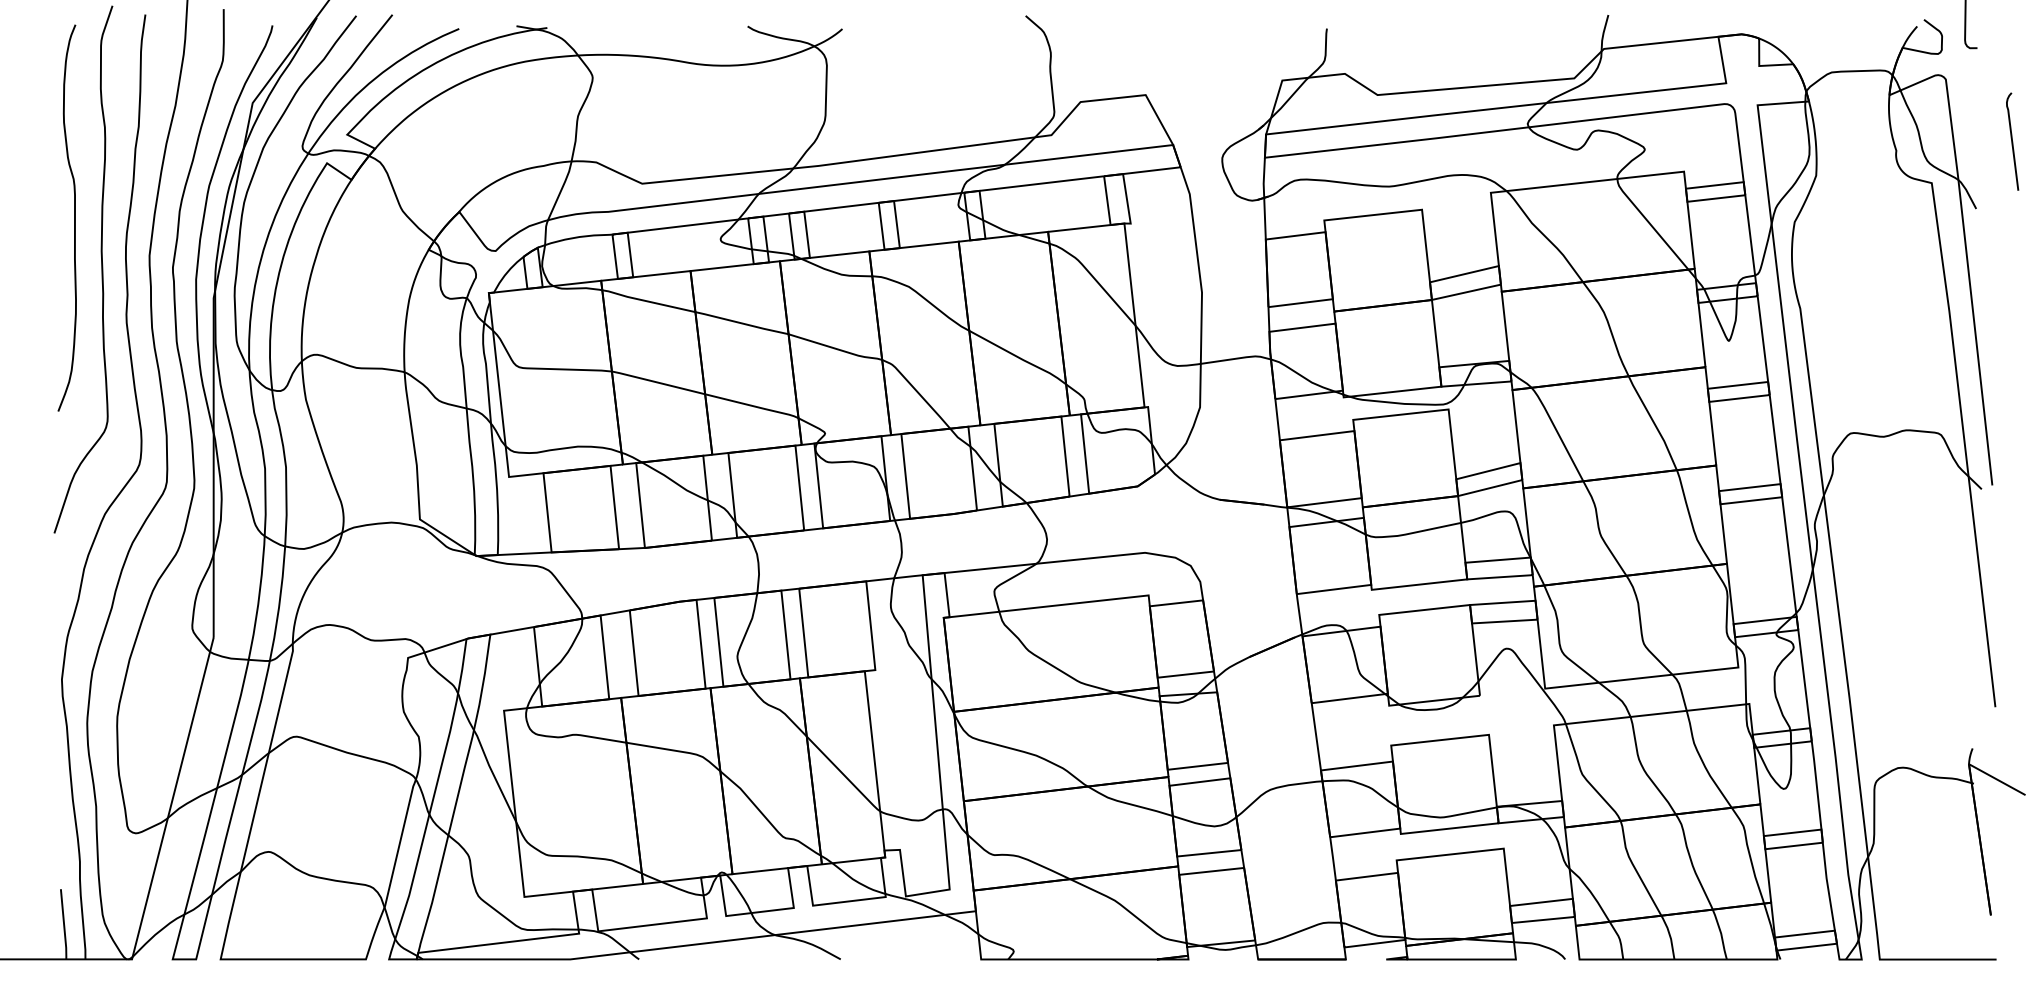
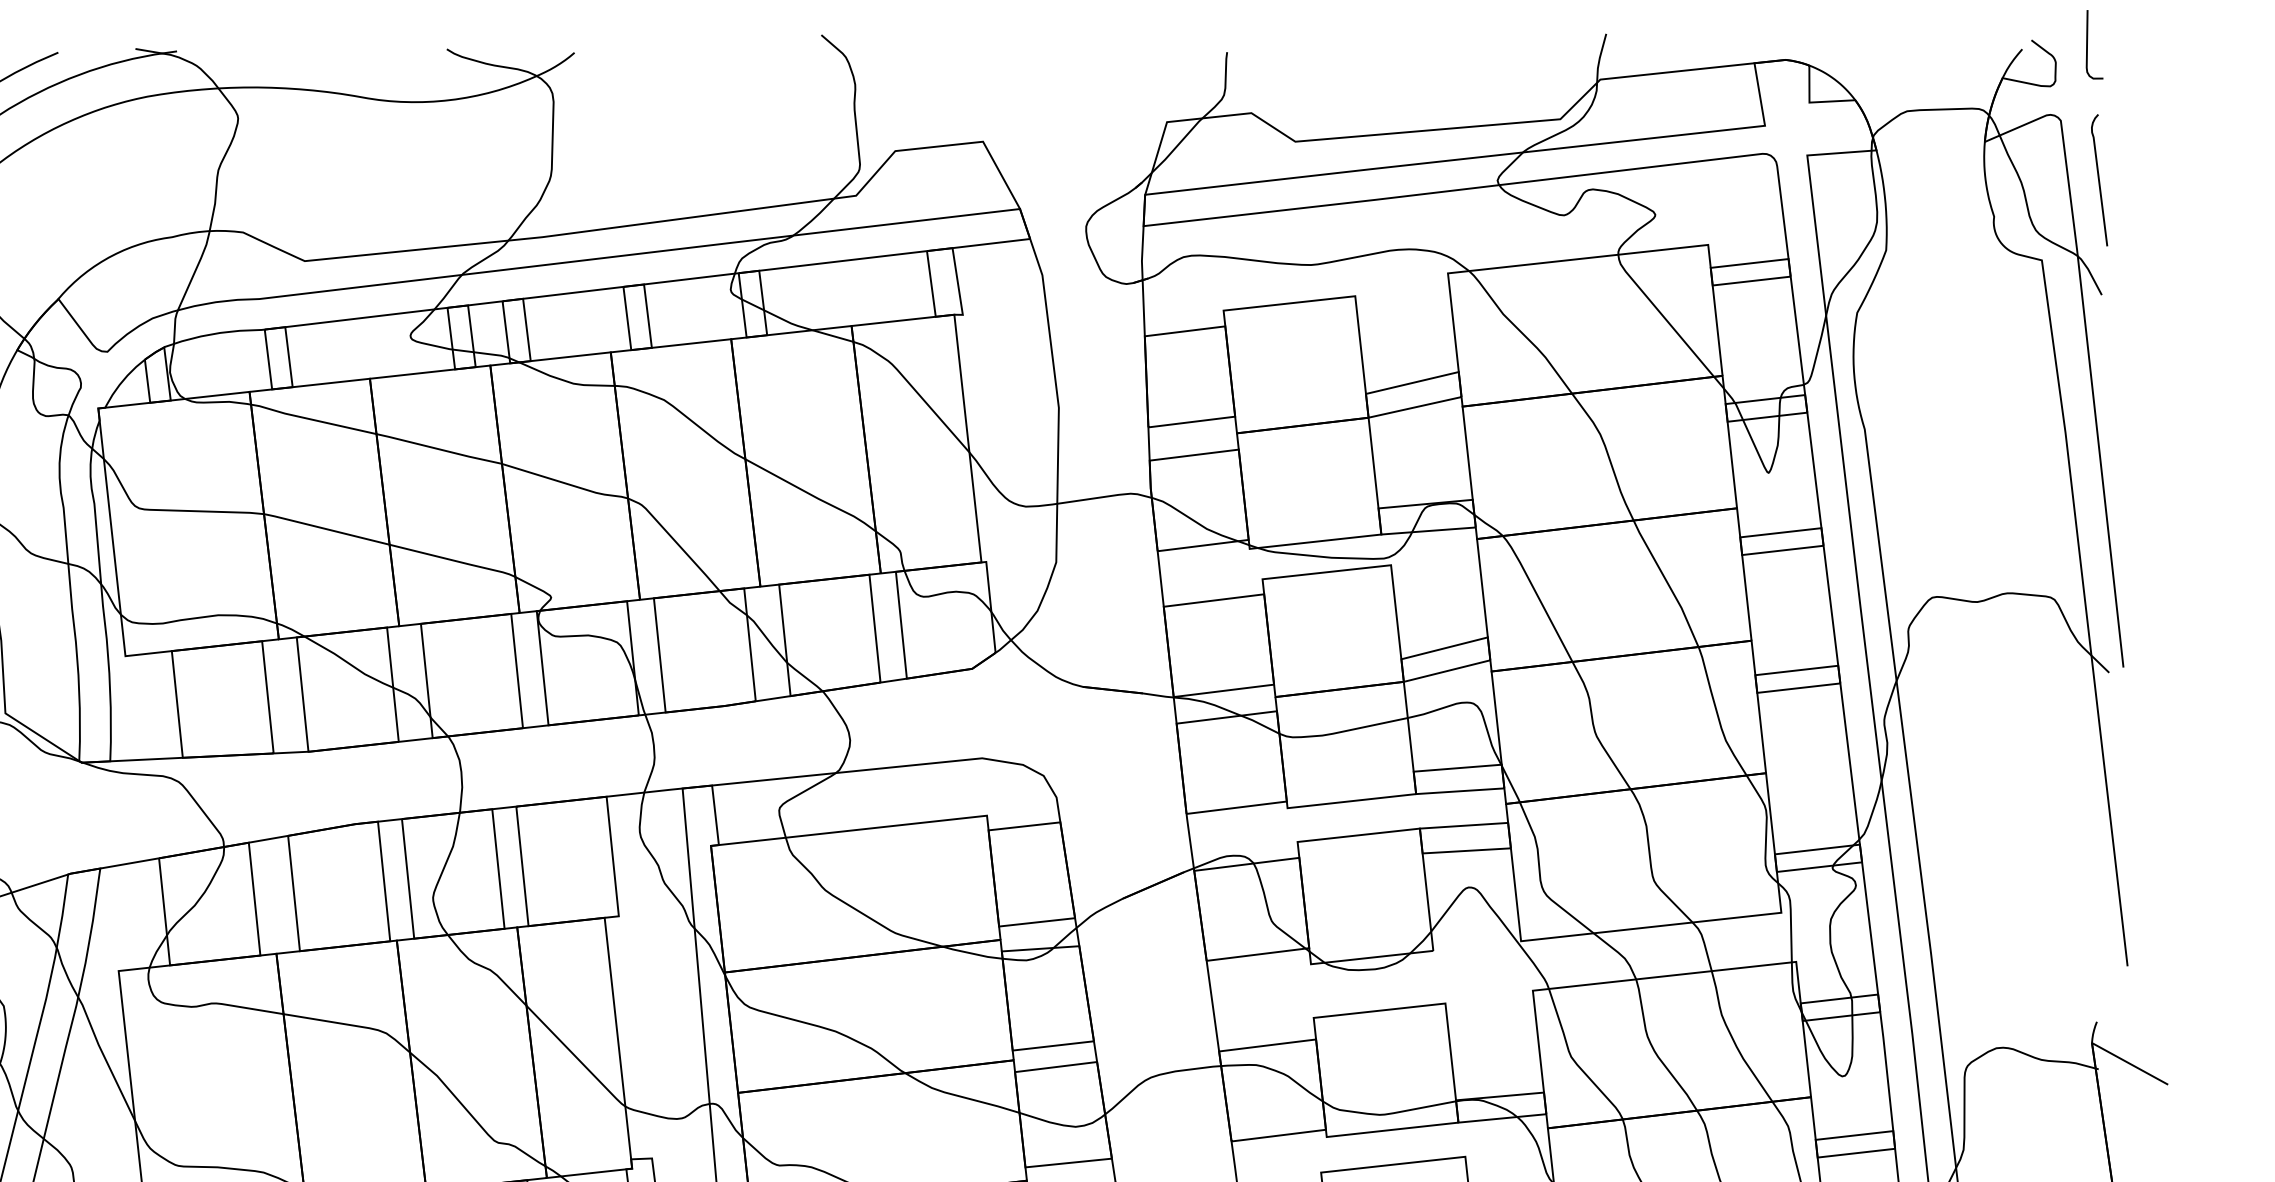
curve: (2012, 141) -> (2099, 180), moved

